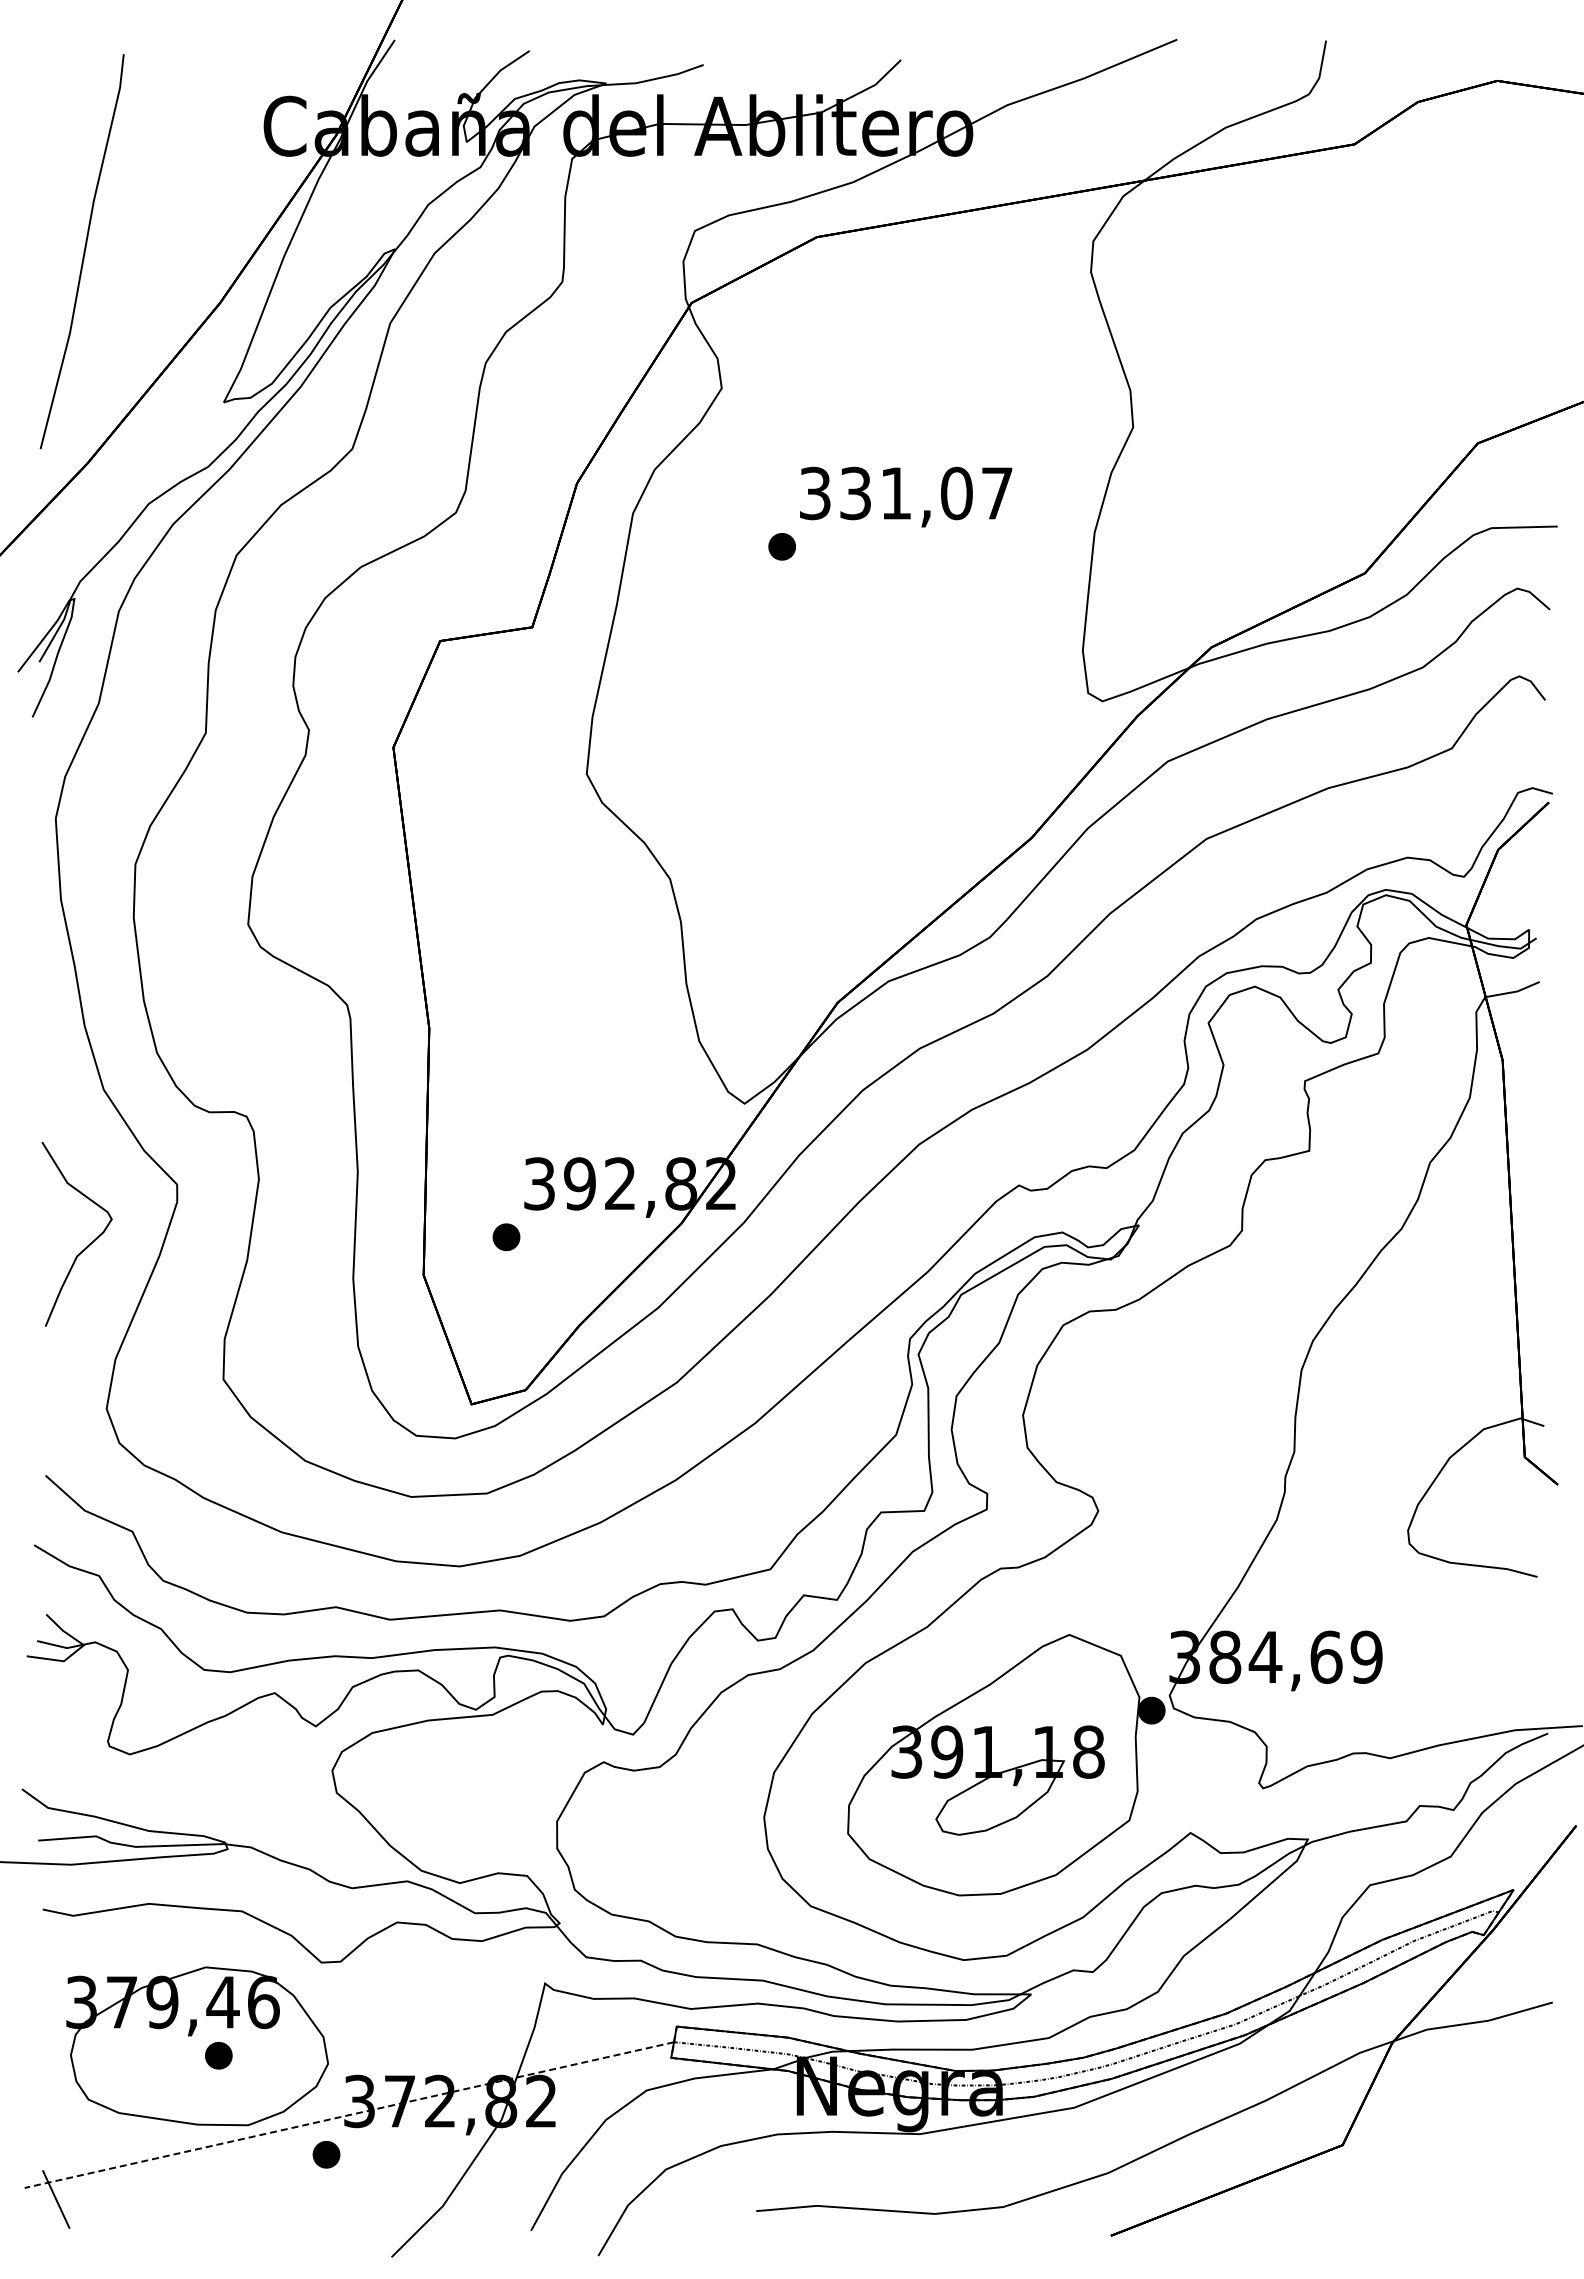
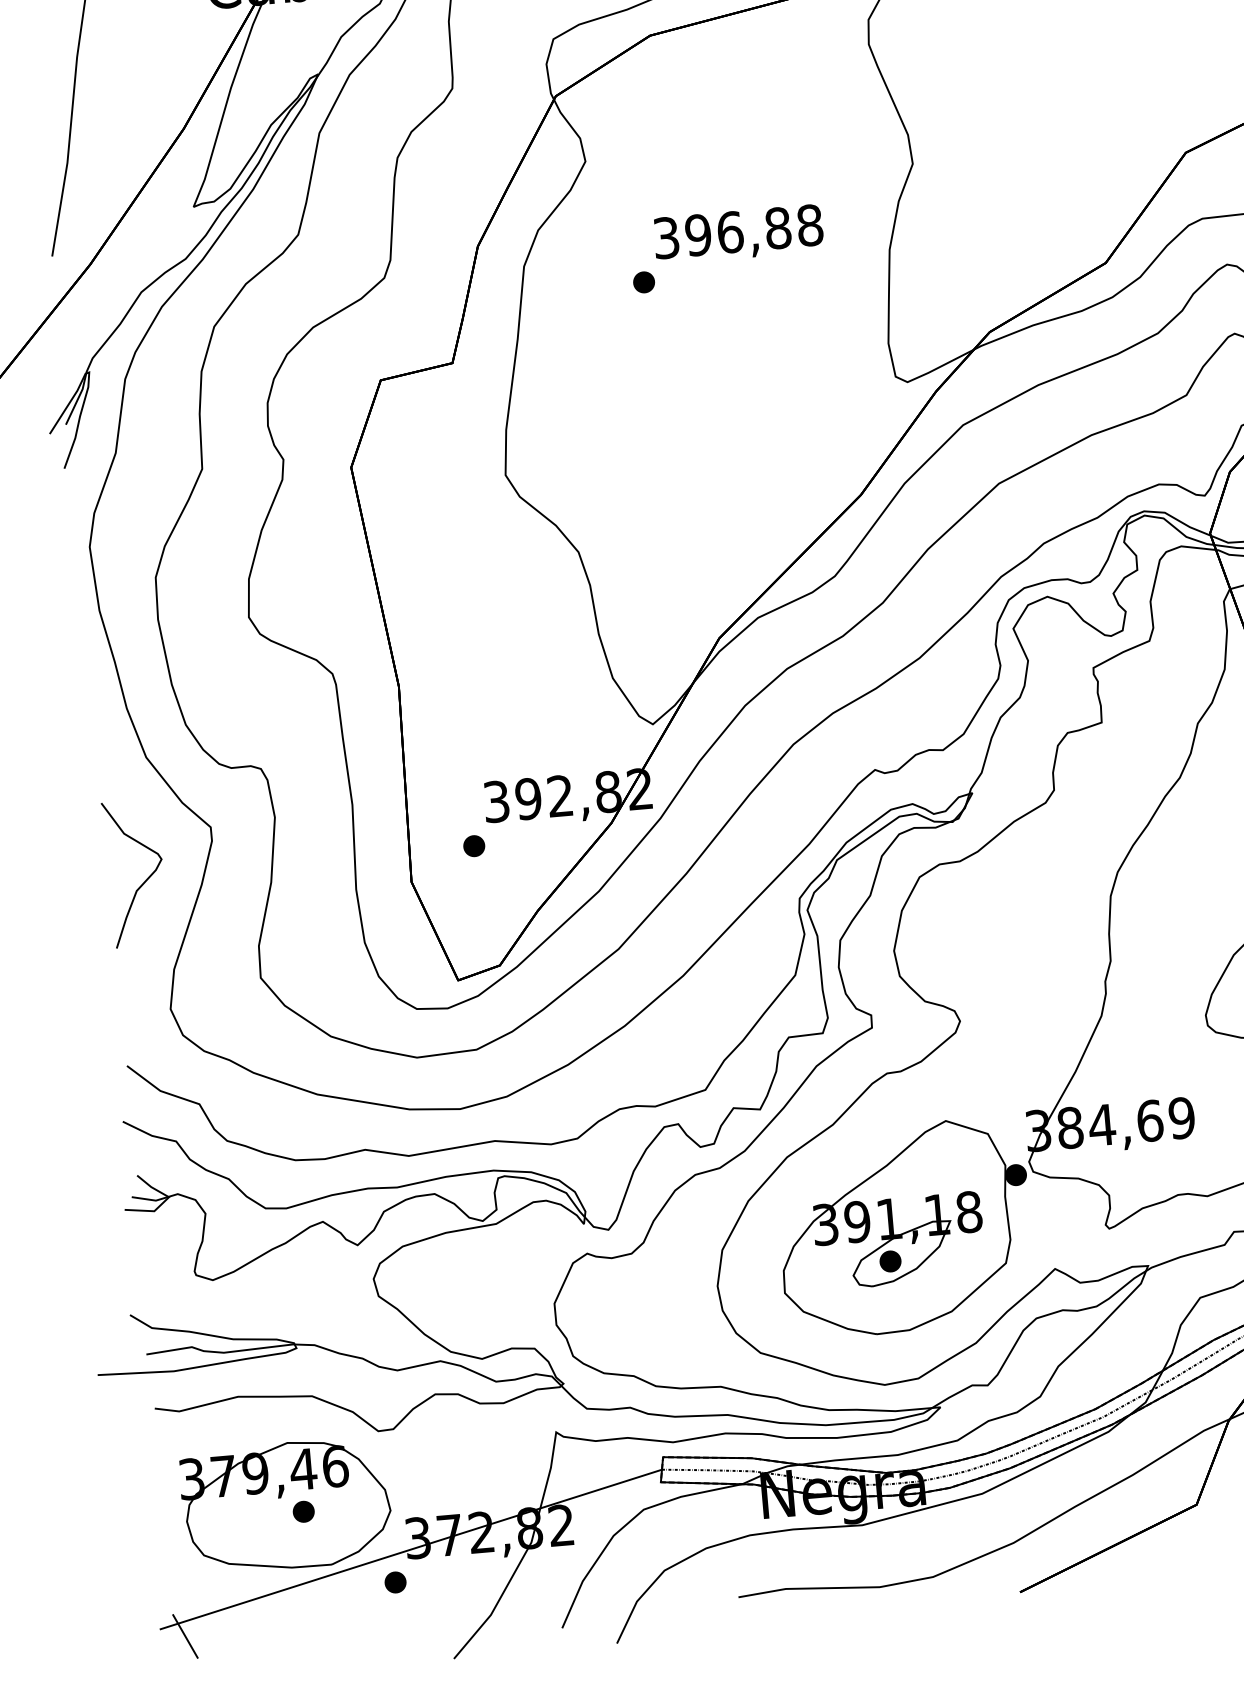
text: (926, 493) -> (754, 230), 331,07 -> 396,88
part: (984, 1805) -> (890, 1261), added
line: (349, 2115) -> (410, 1549), dashed -> solid

